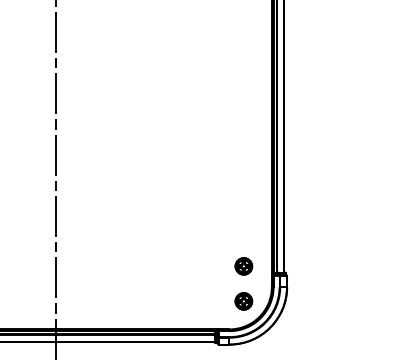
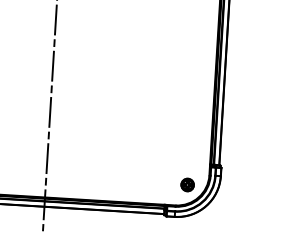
part: (243, 266) -> (188, 158), removed

